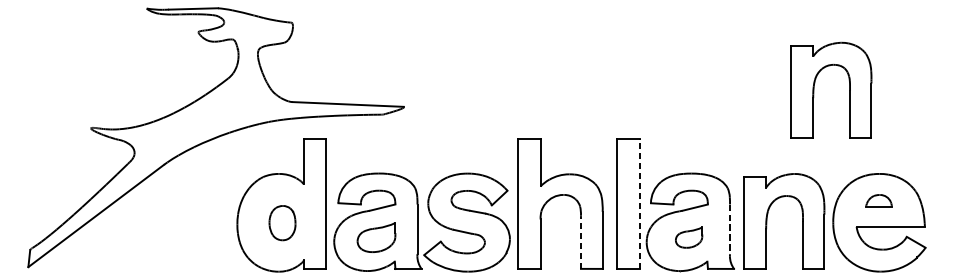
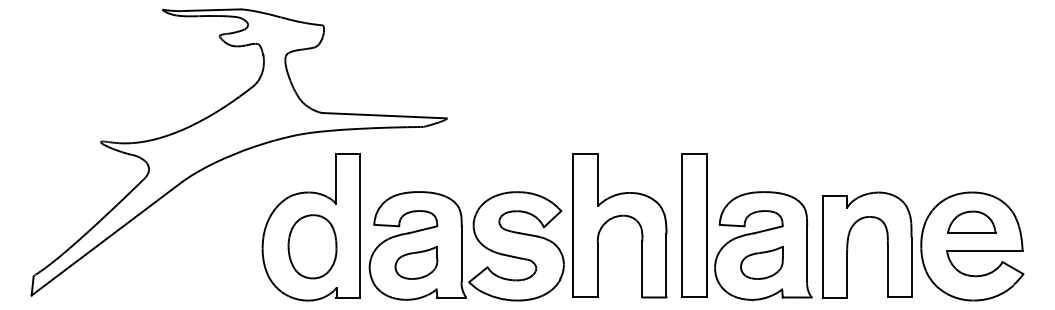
part: (814, 89) -> (900, 99), removed
part: (878, 200) -> (971, 221), size x1.67
line: (639, 203) -> (707, 225), dashed -> solid
part: (282, 222) -> (312, 246), size x1.67
line: (730, 230) -> (807, 254), dashed -> solid
part: (688, 237) -> (761, 262), size x1.43
line: (581, 242) -> (642, 268), dashed -> solid

